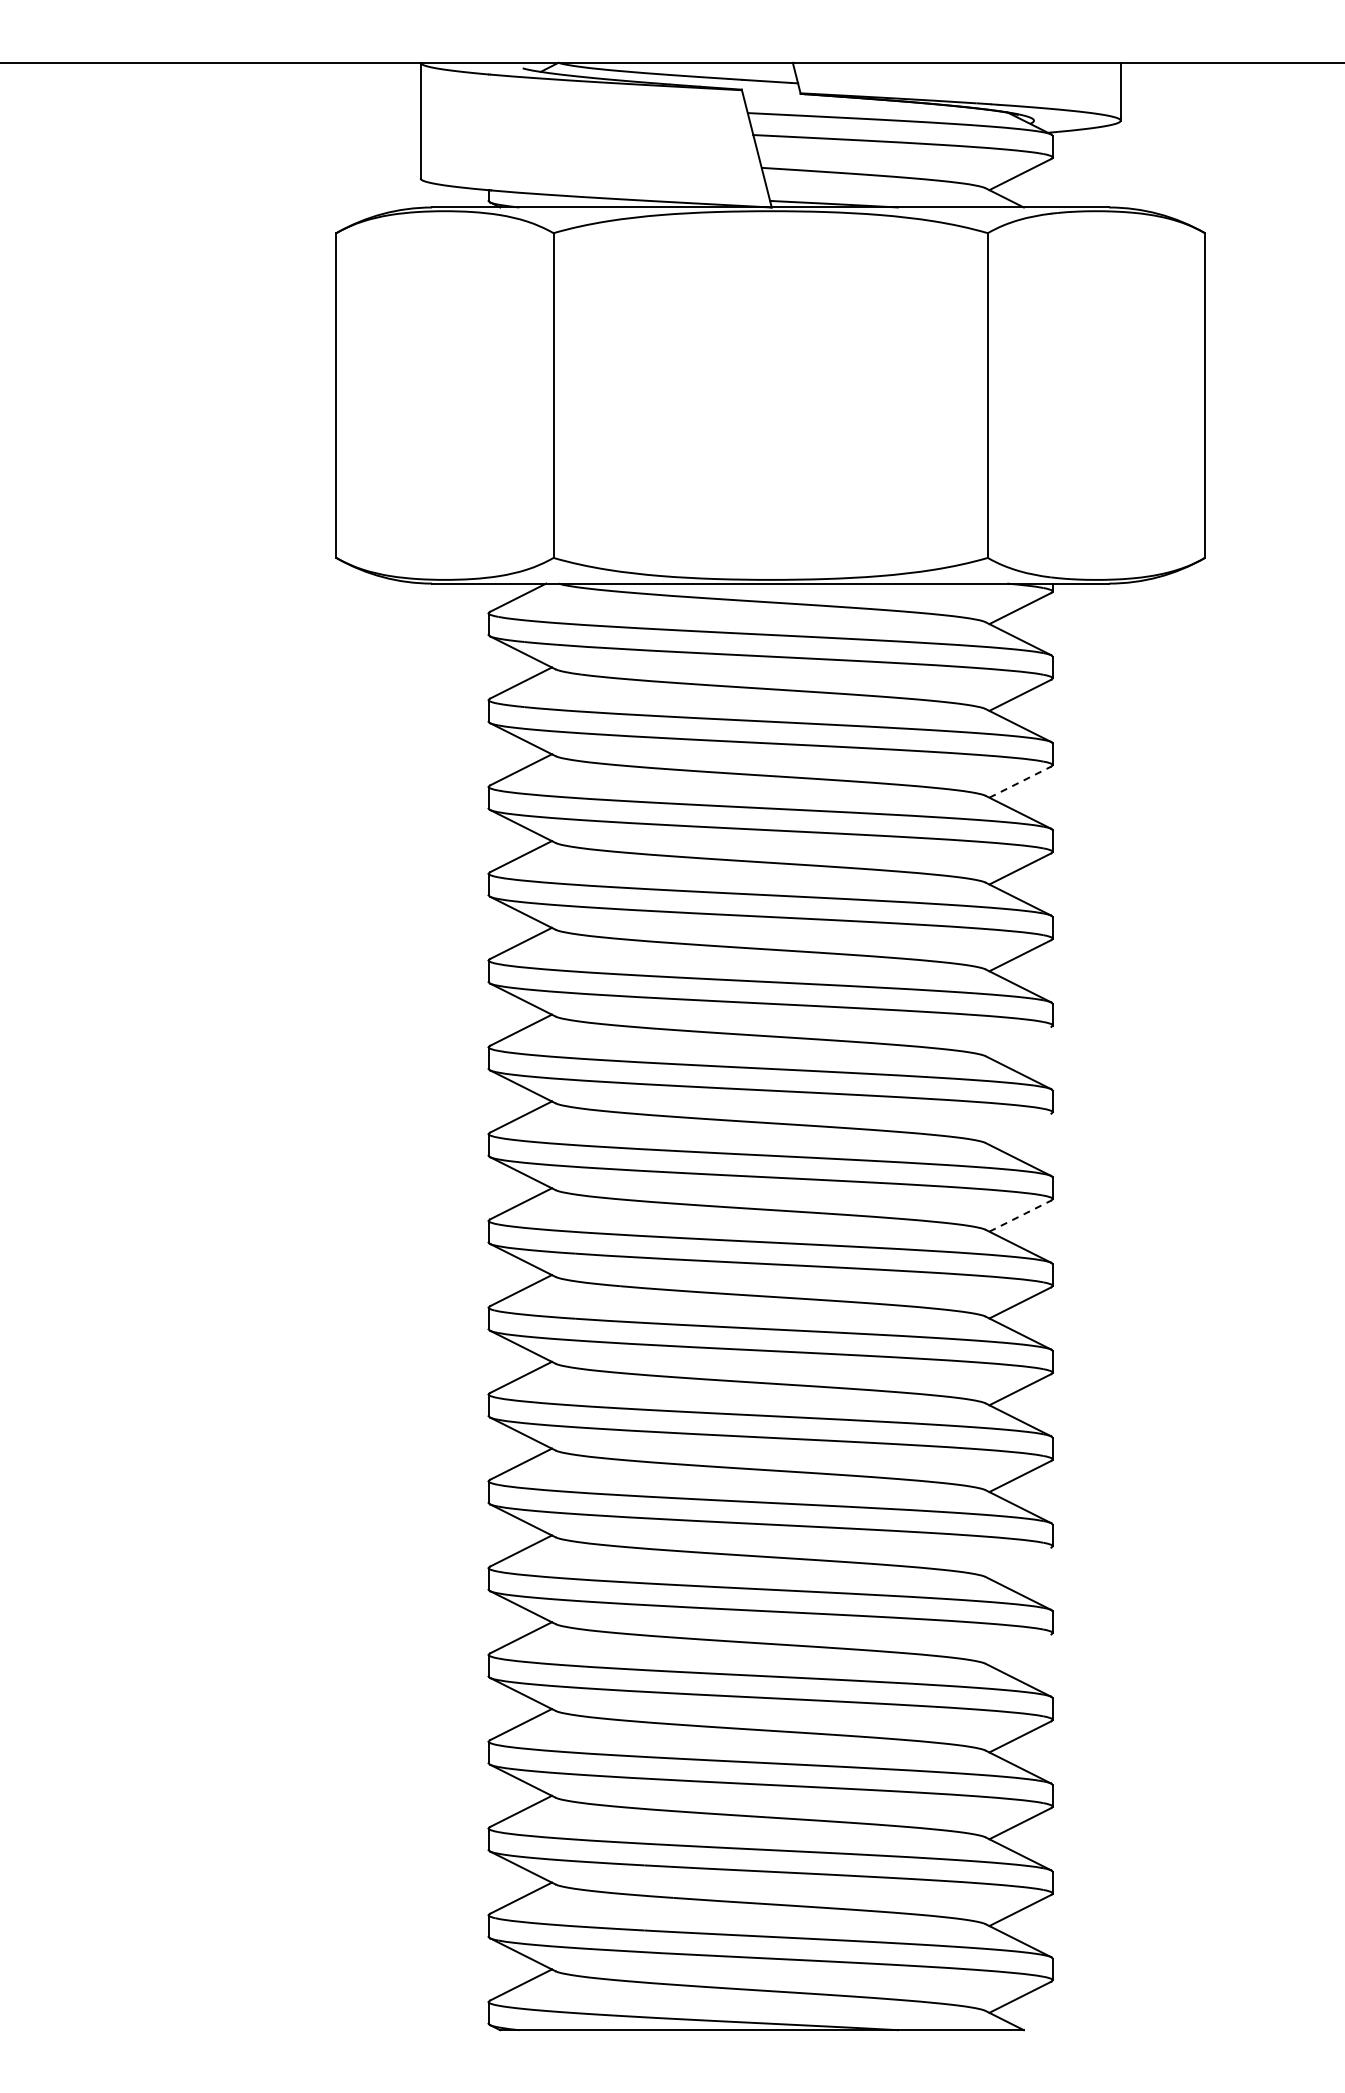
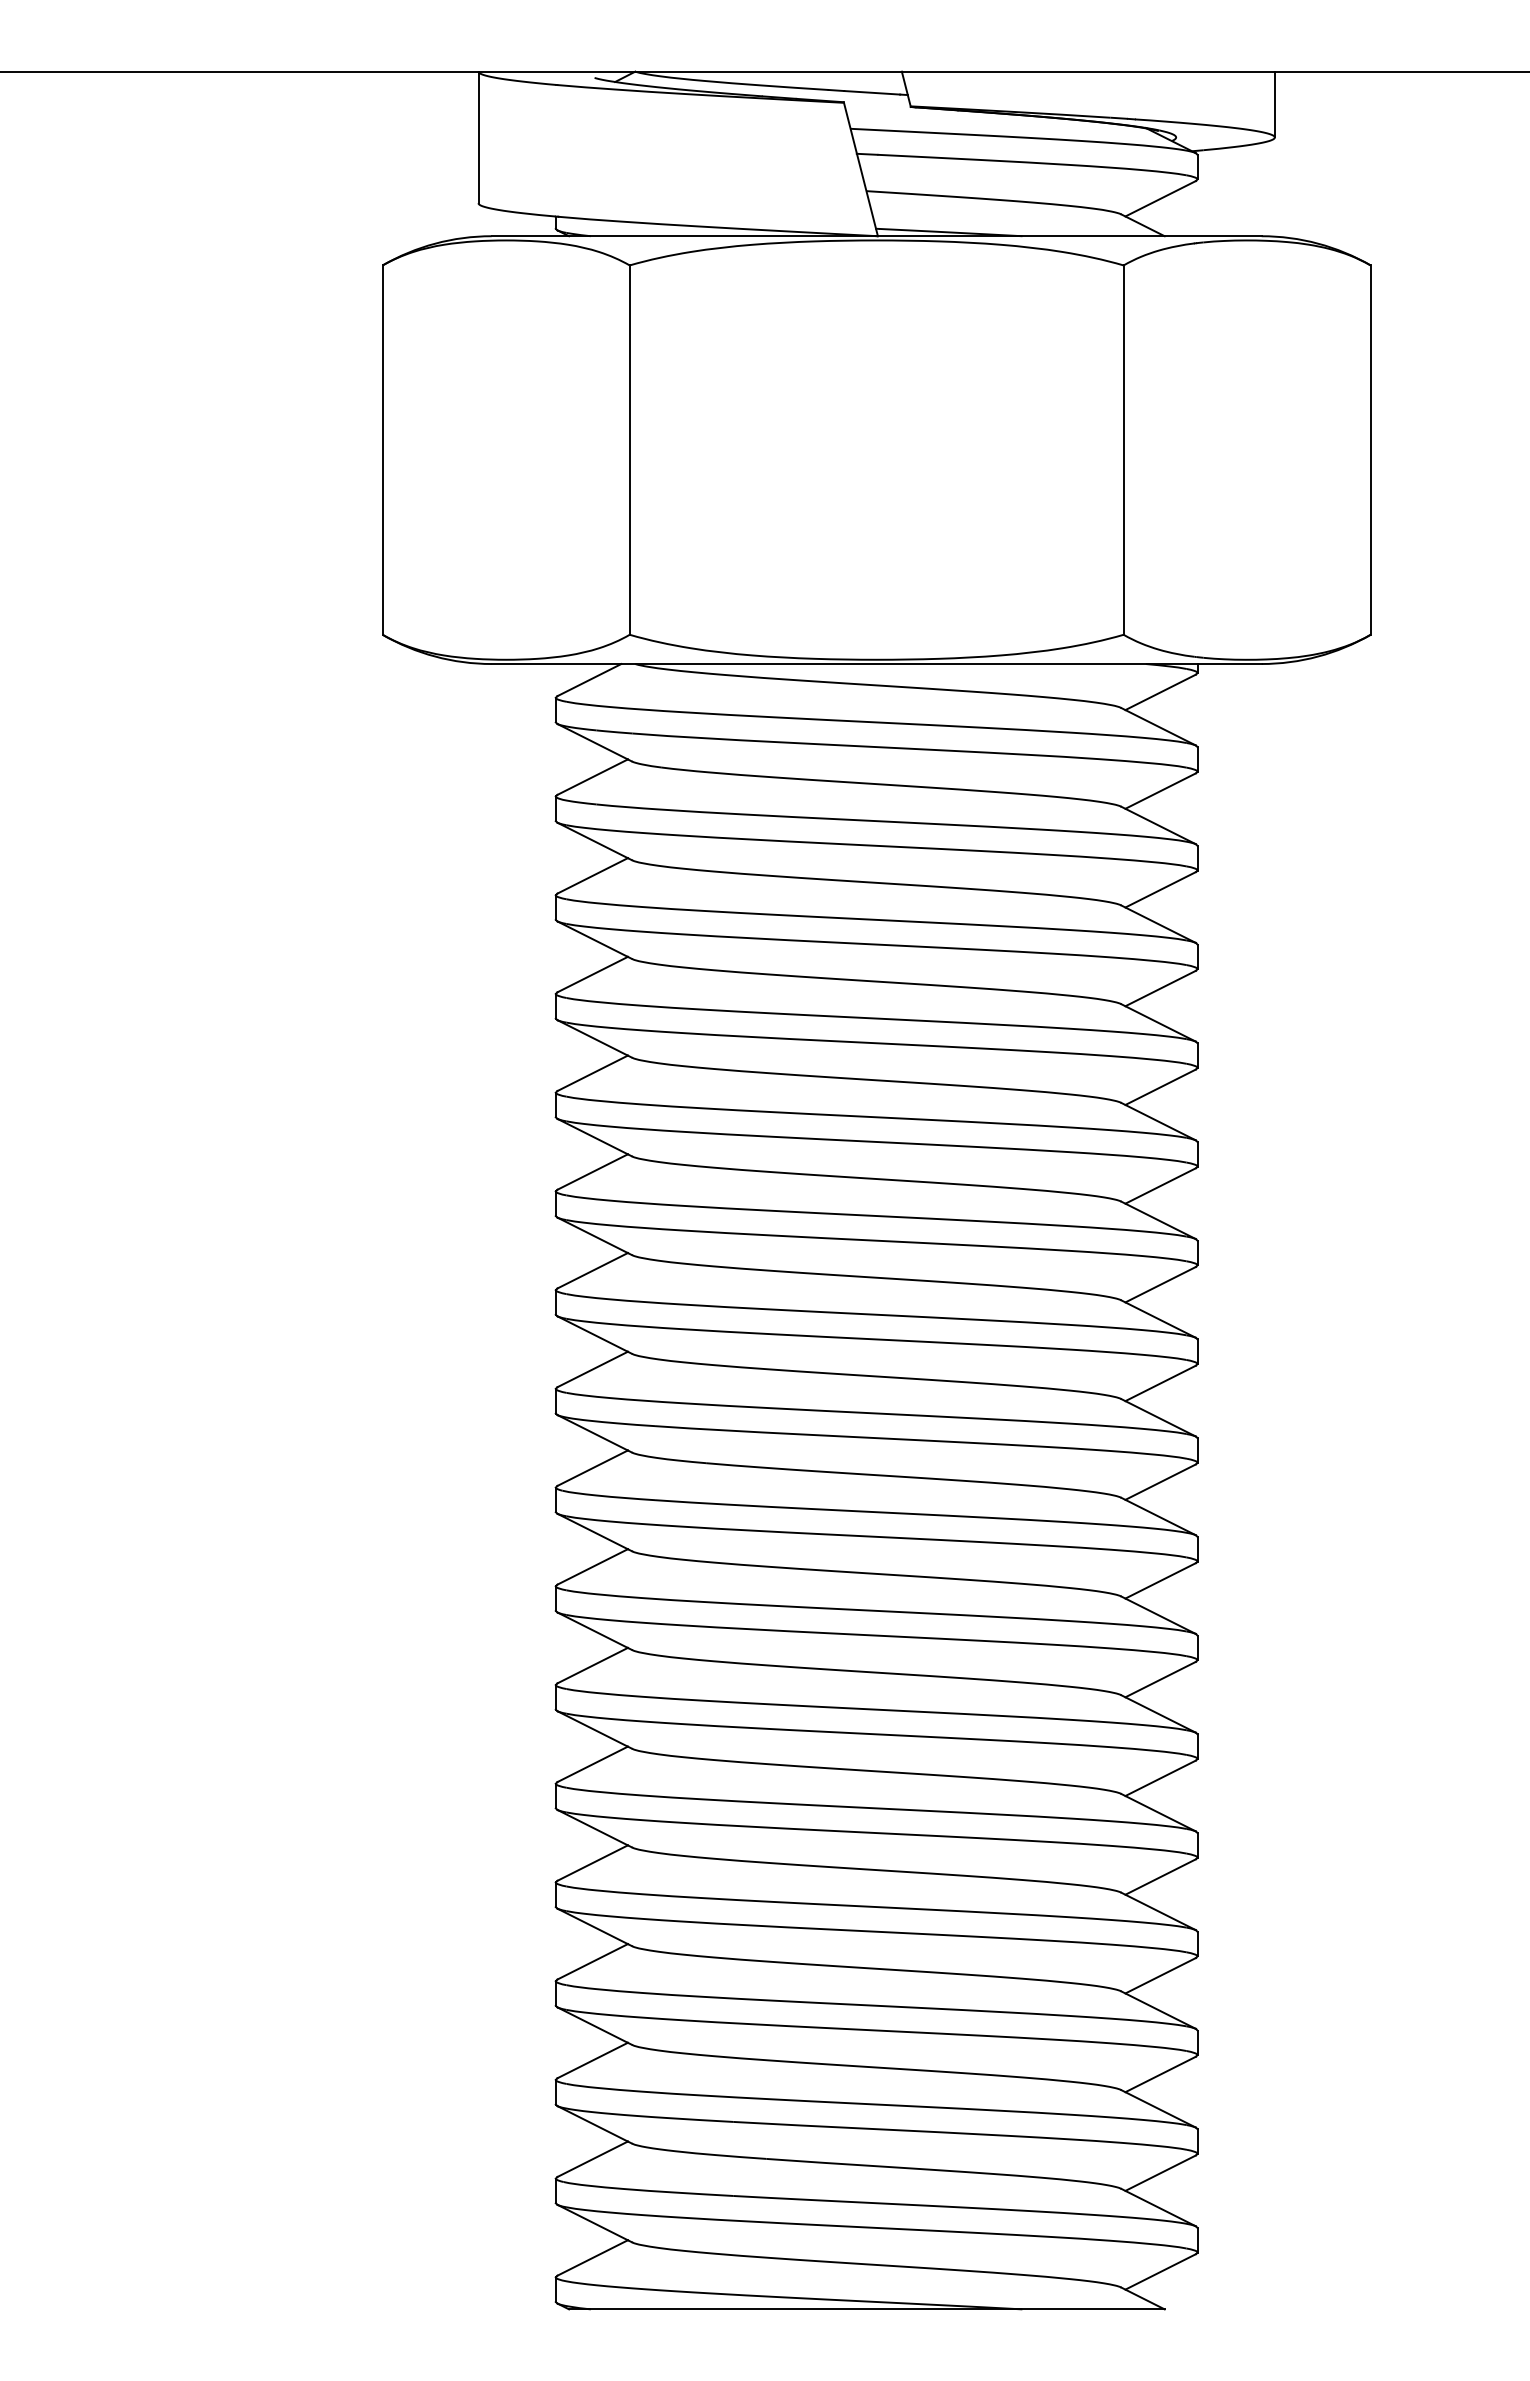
line: (1020, 782) -> (1160, 890), dashed -> solid
line: (1020, 1042) -> (1160, 1185), added
line: (1020, 1128) -> (1160, 1283), added
line: (1020, 1216) -> (1160, 1383), dashed -> solid
line: (1020, 1562) -> (1160, 1777), added
line: (1020, 1649) -> (1160, 1876), added

